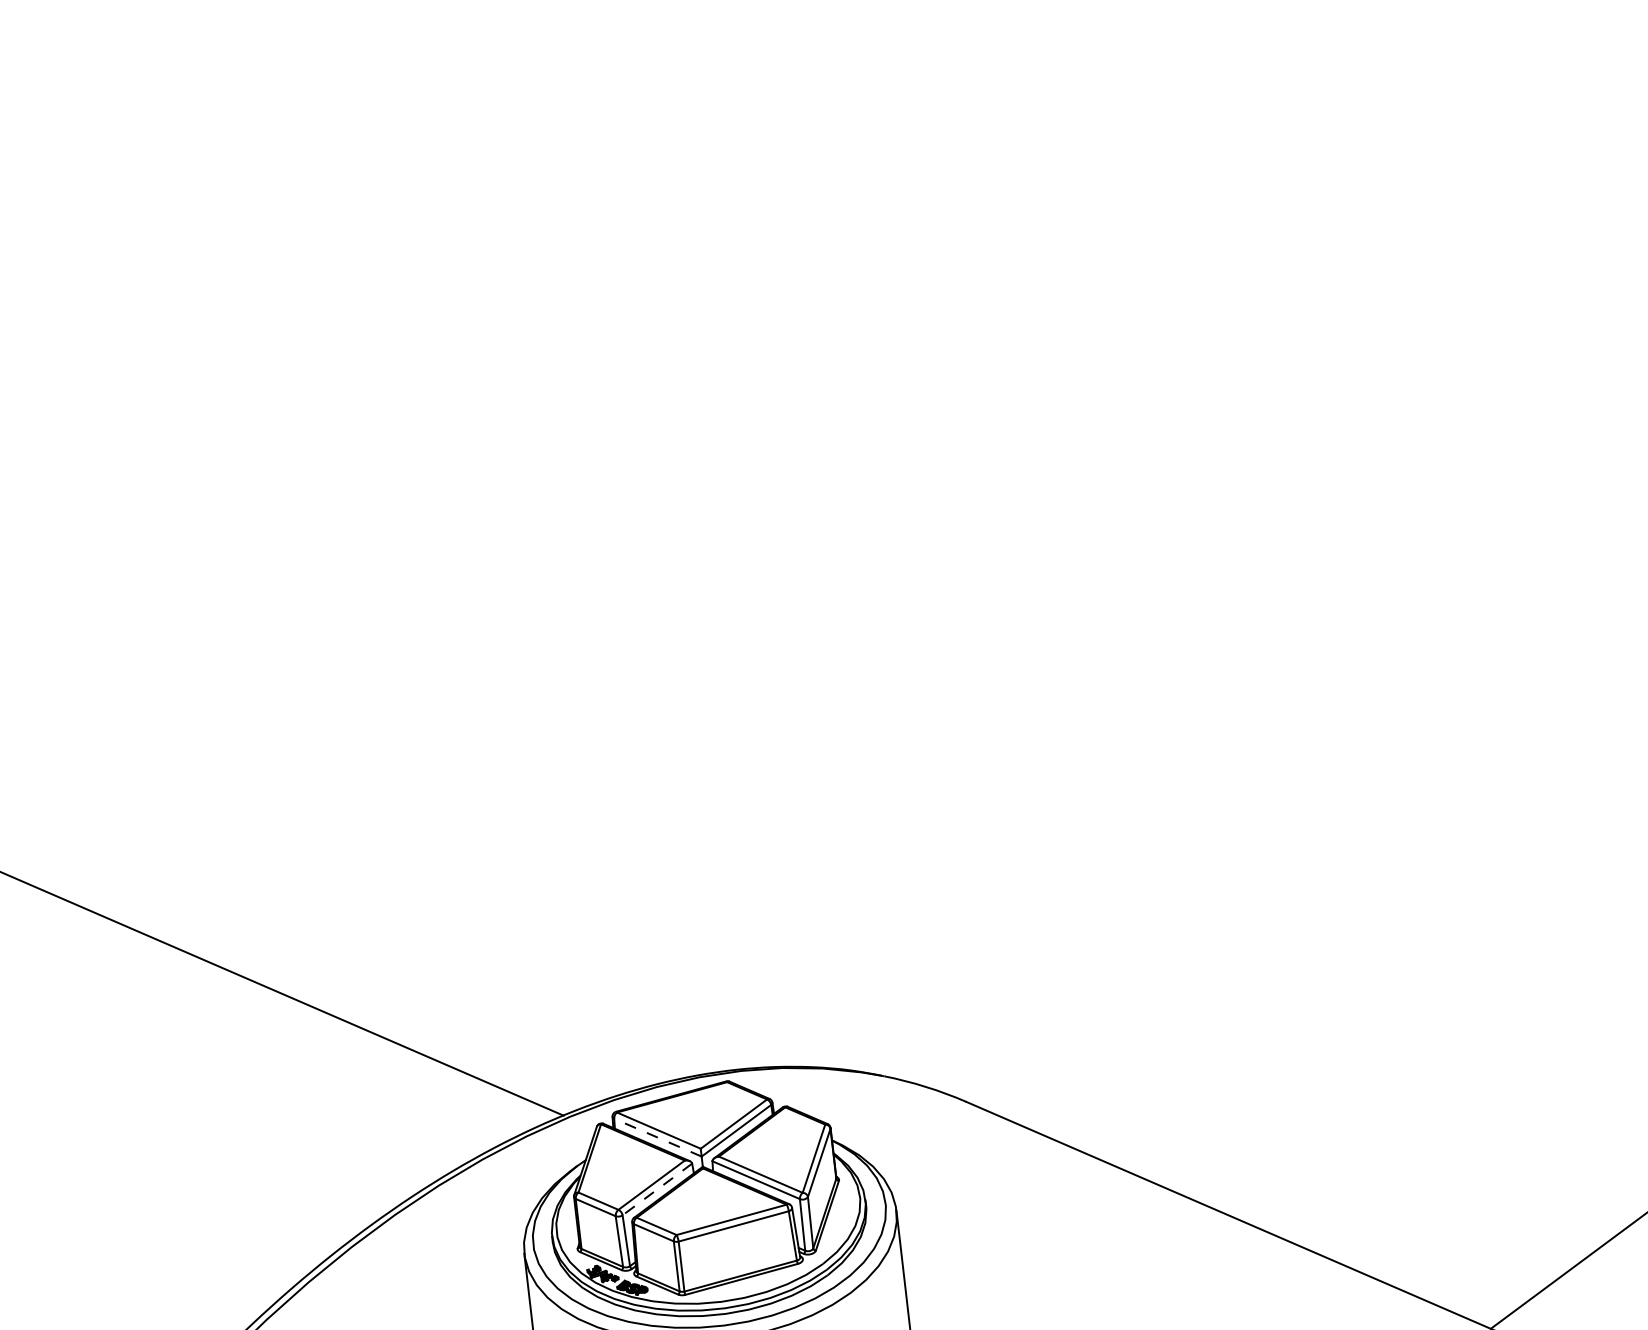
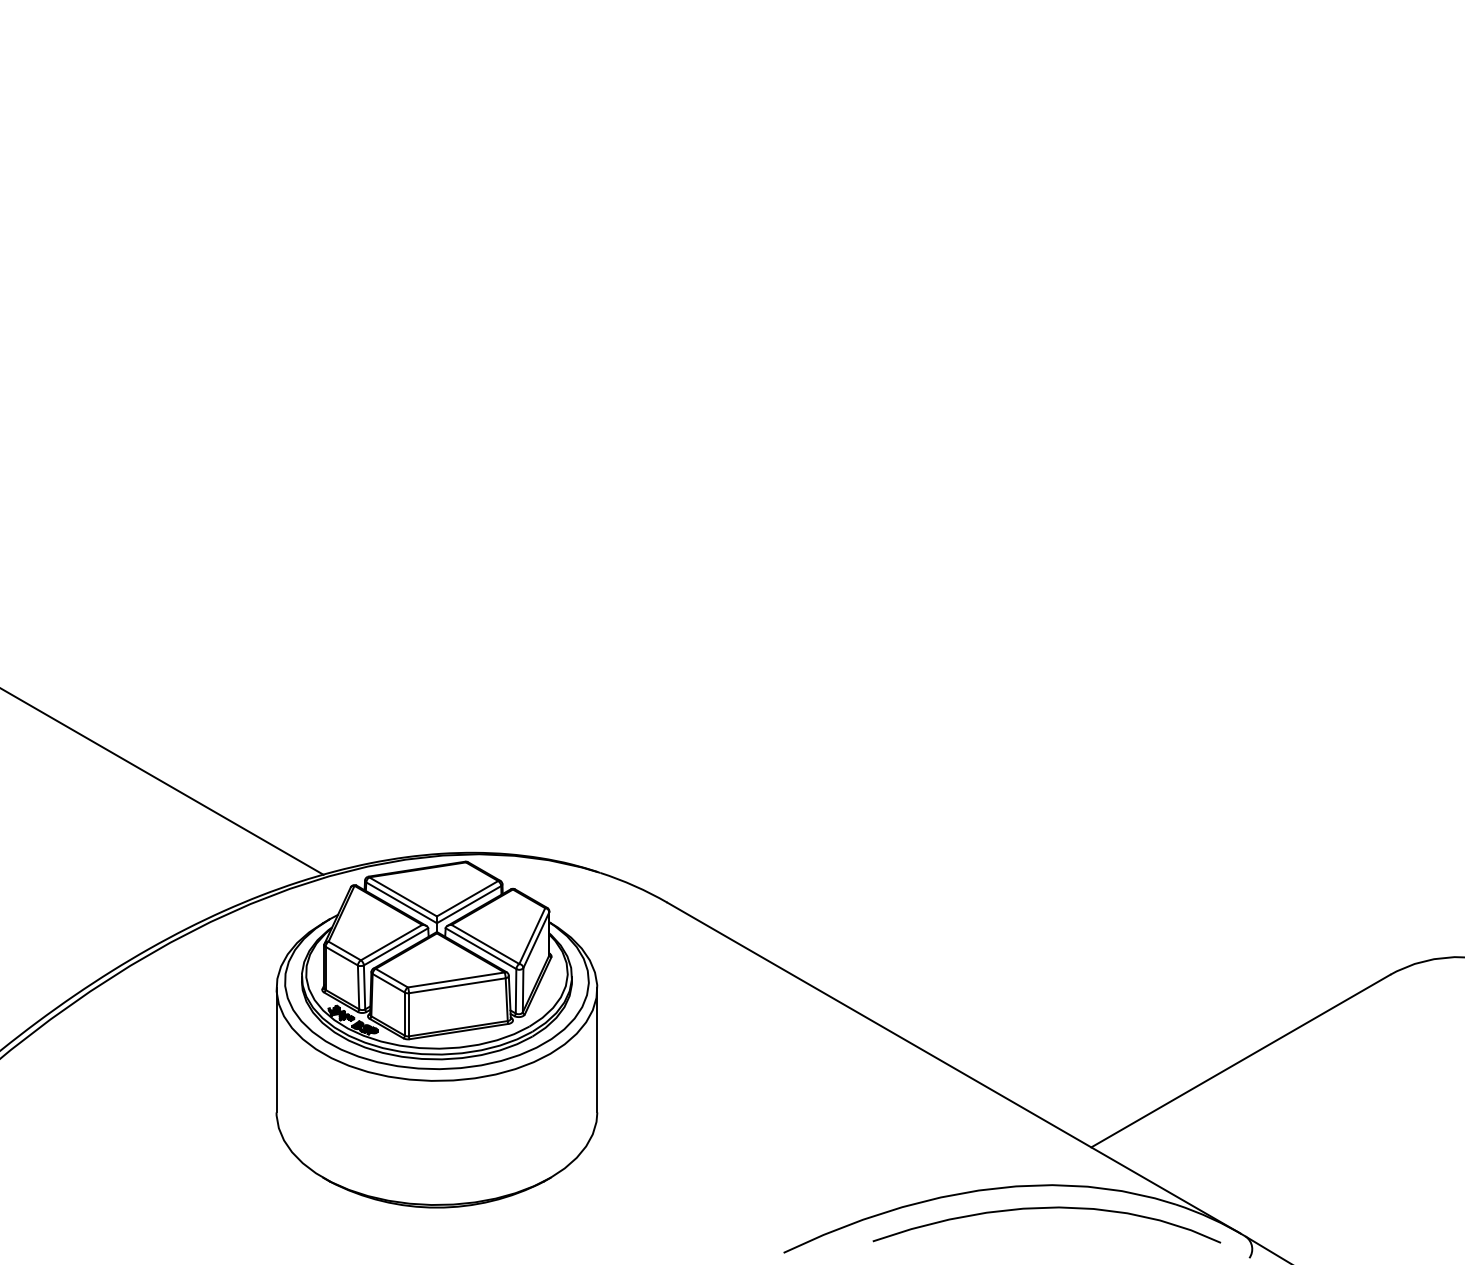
line: (657, 1137) -> (401, 902), dashed -> solid
line: (656, 1190) -> (395, 947), dashed -> solid

